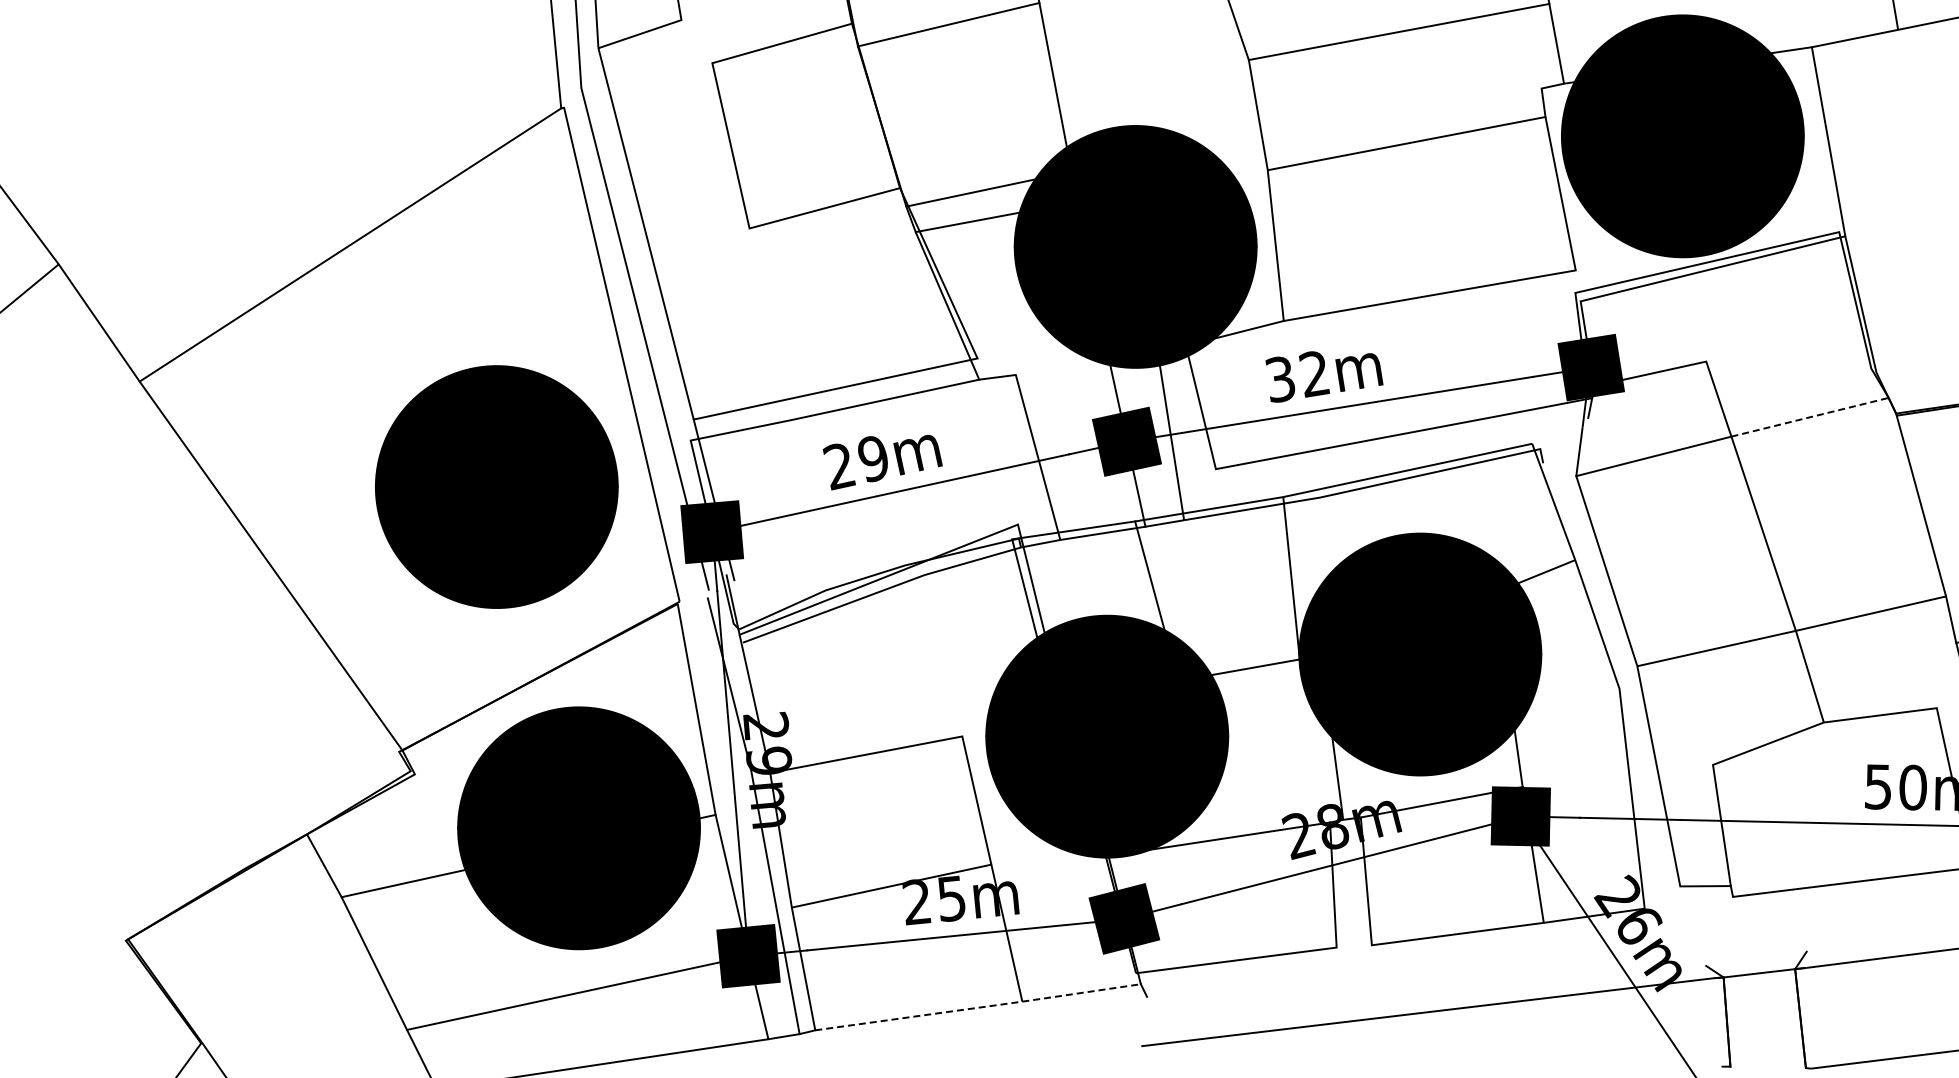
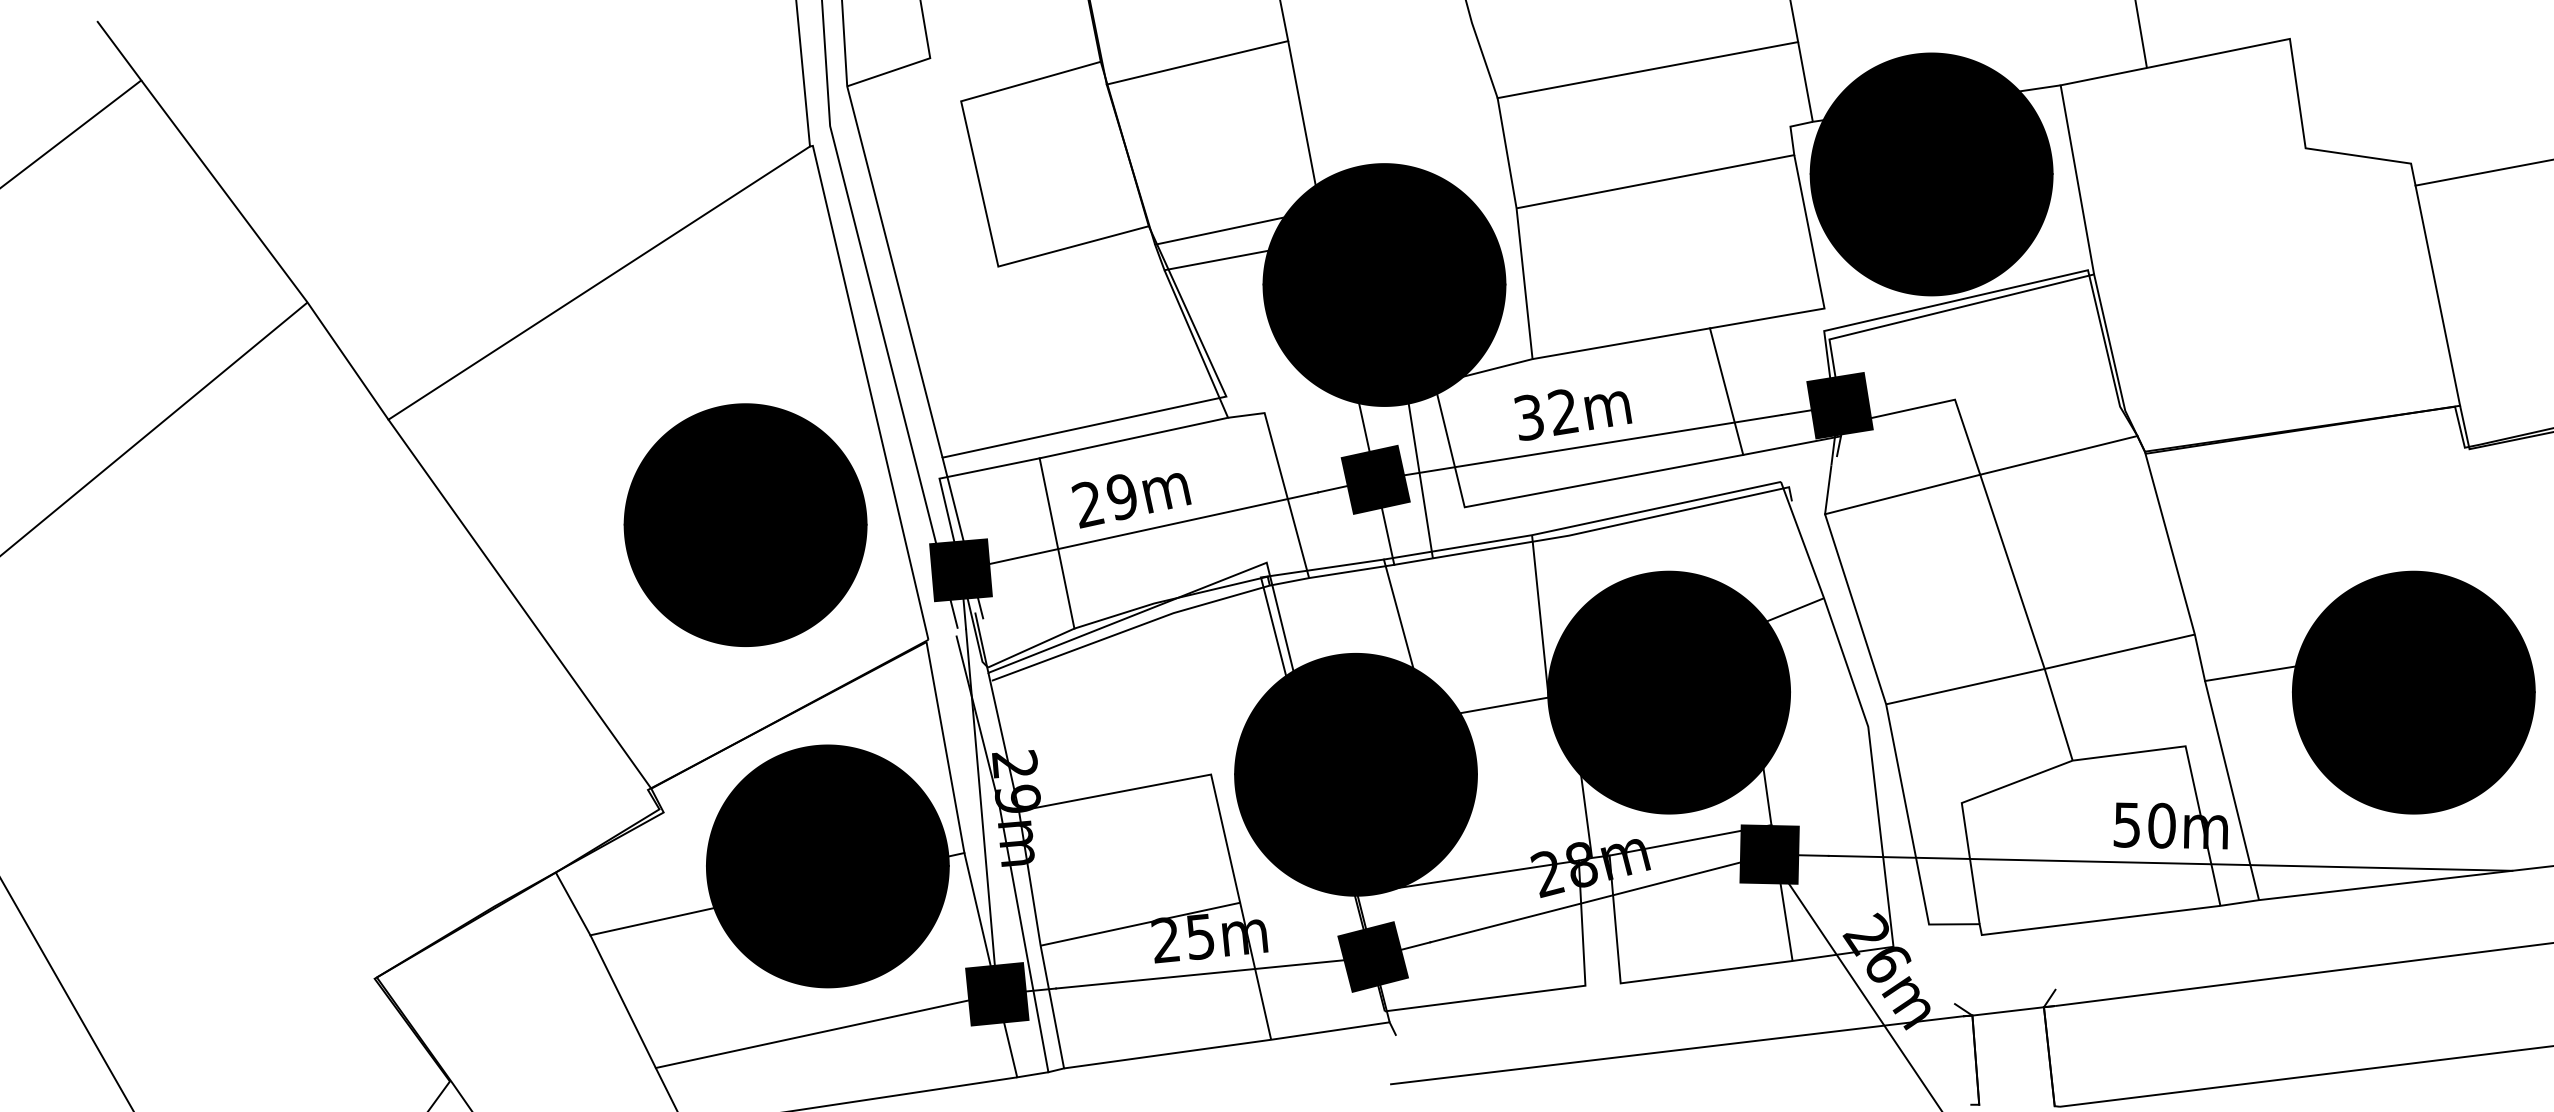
line: (1477, 353) -> (1726, 391), added
line: (1809, 417) -> (2058, 455), dashed -> solid
line: (807, 505) -> (1056, 543), added
line: (978, 1007) -> (1227, 1045), dashed -> solid

